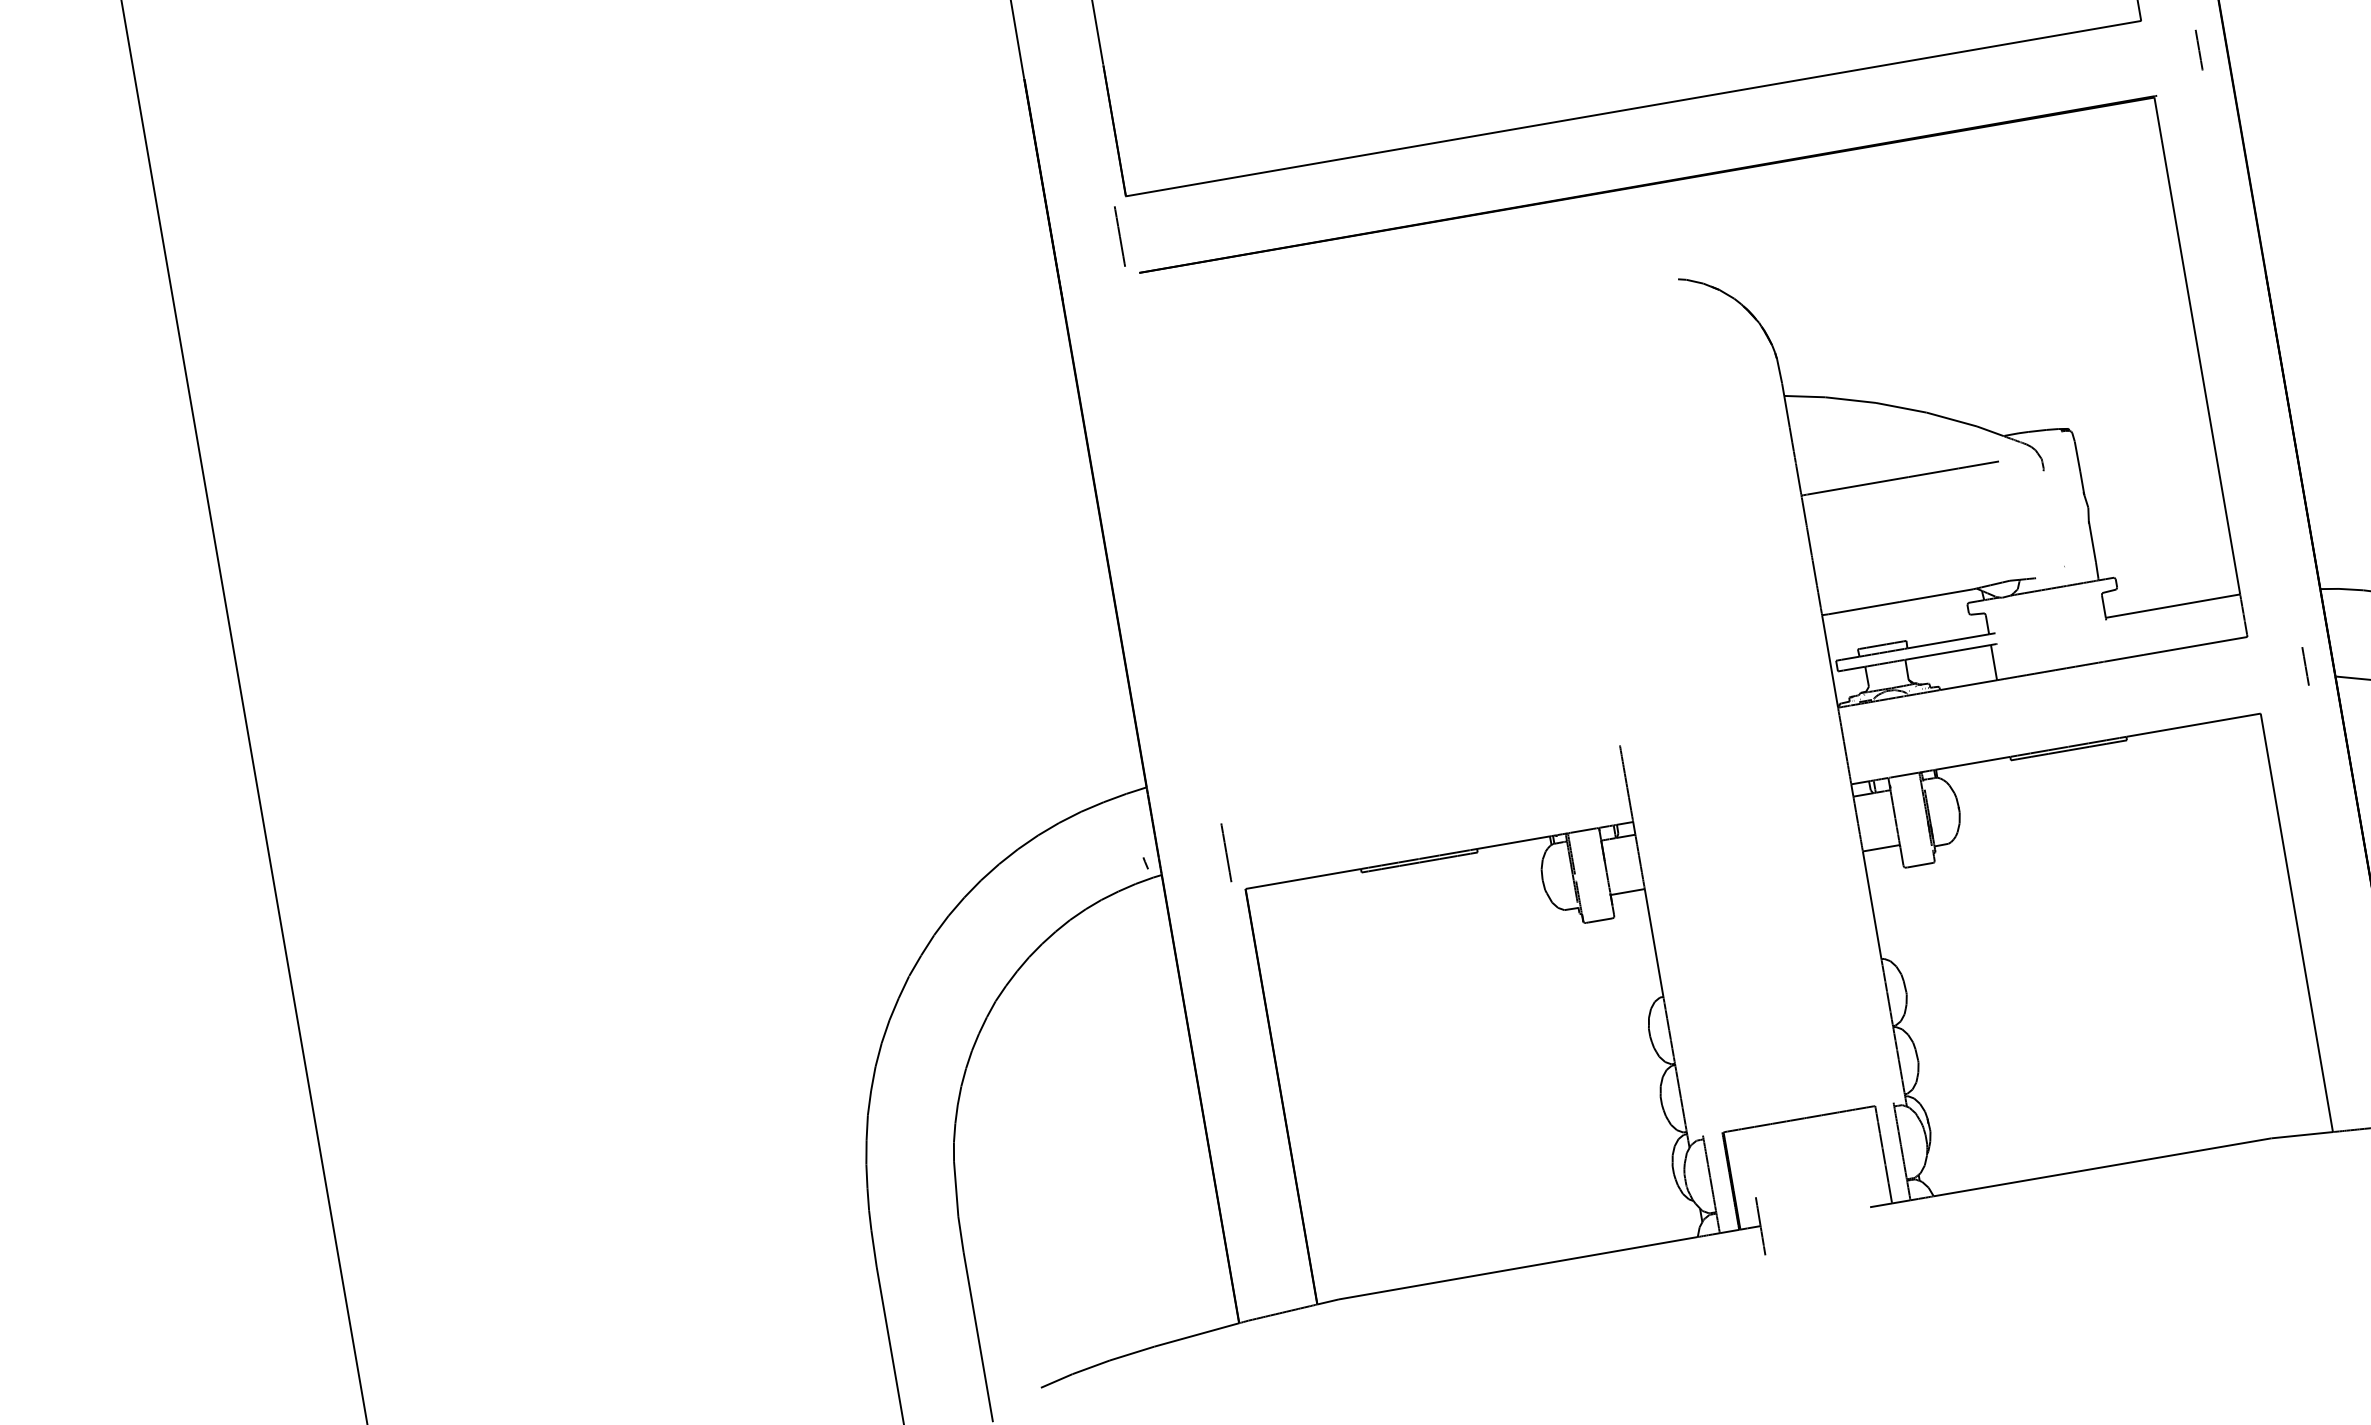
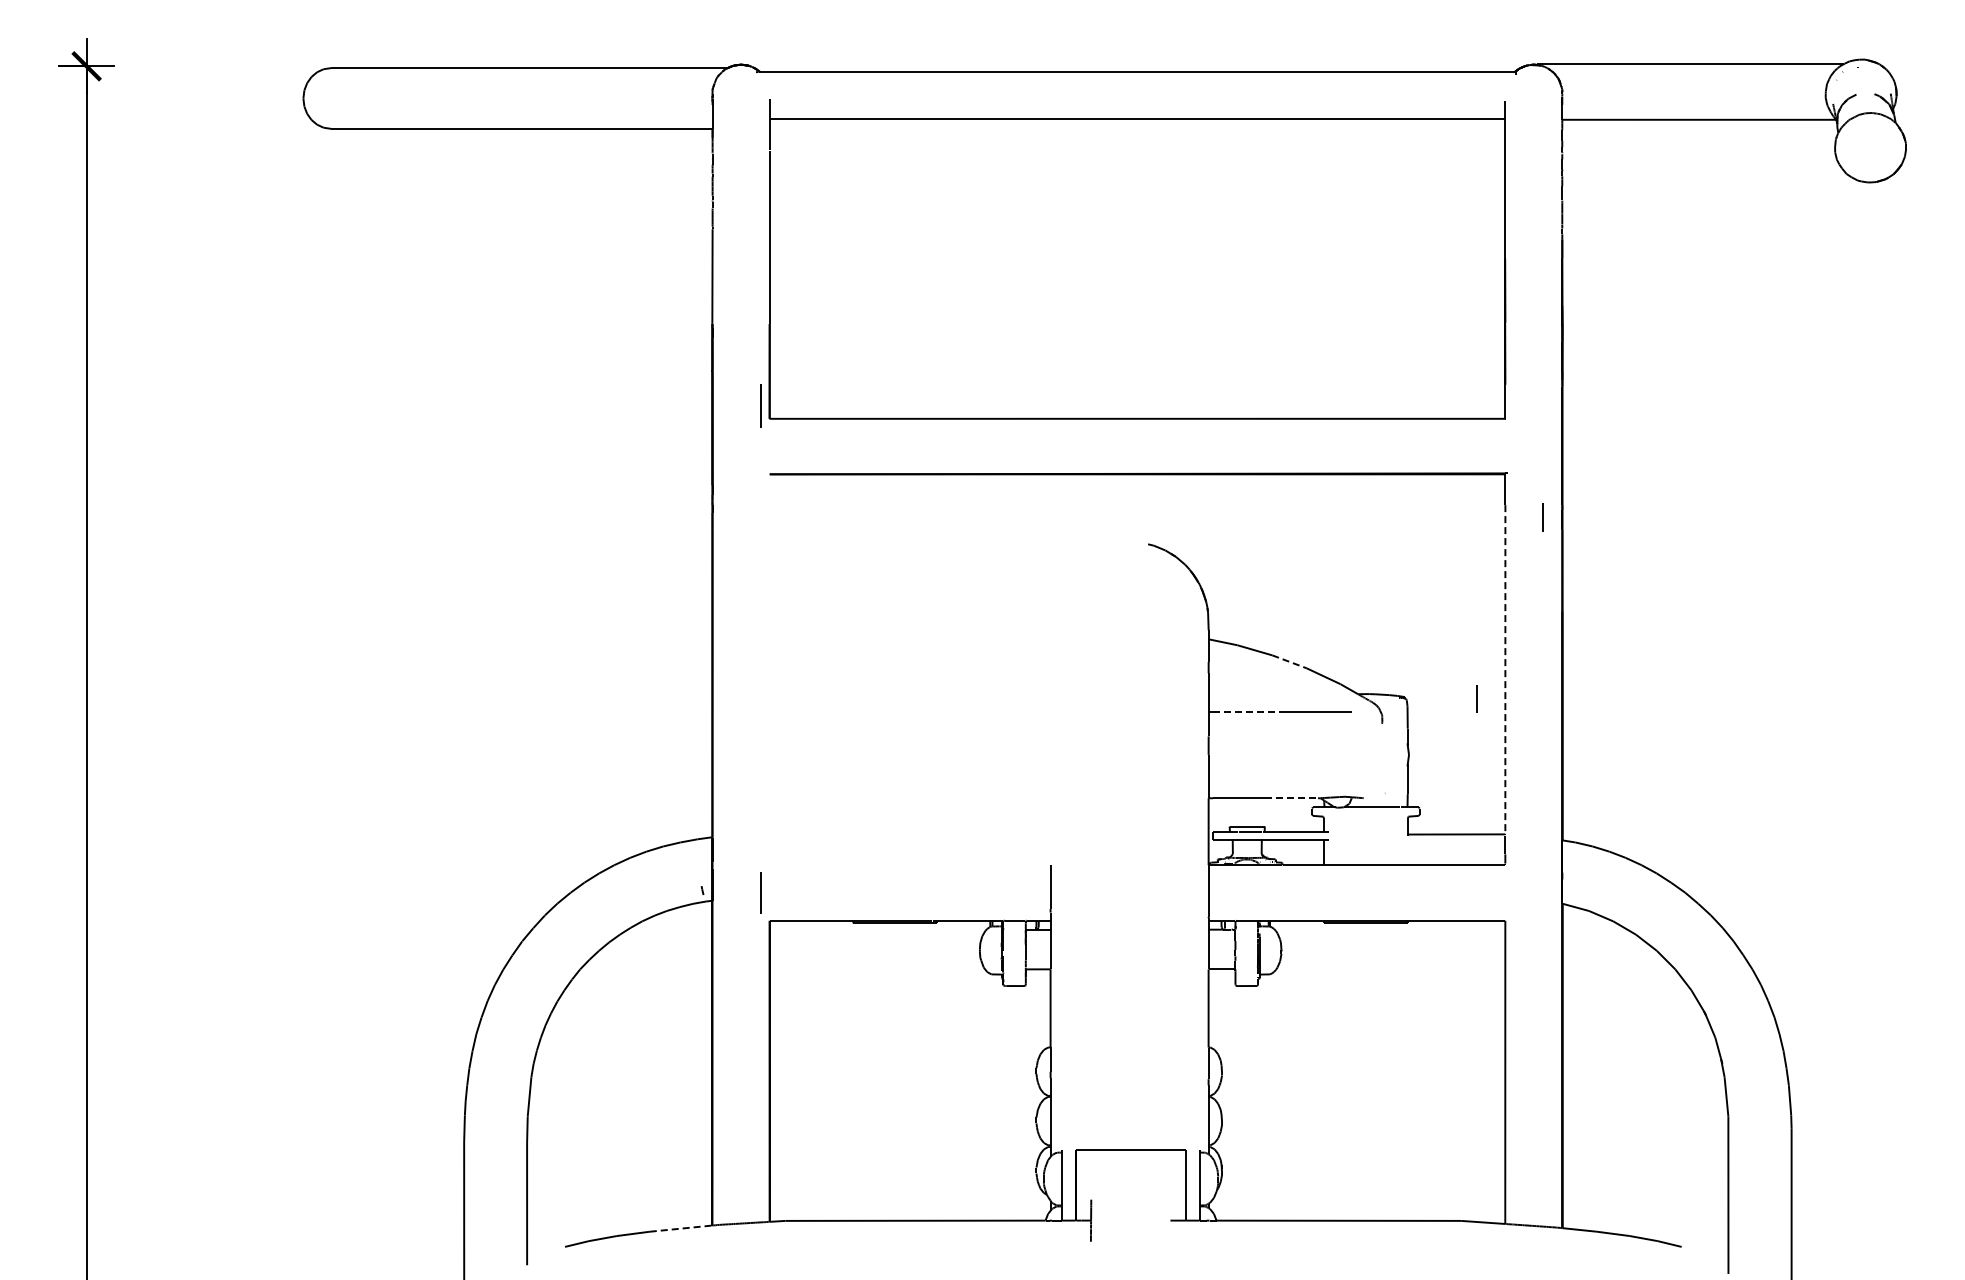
line: (2199, 50) -> (1542, 517), moved
line: (1119, 235) -> (760, 405), moved
line: (2201, 366) -> (1505, 669), solid -> dashed
line: (1902, 408) -> (1290, 662), solid -> dashed
line: (1857, 485) -> (1249, 711), solid -> dashed
line: (1936, 595) -> (1291, 798), solid -> dashed
line: (2305, 665) -> (1476, 698), moved
line: (1197, 1334) -> (681, 1228), solid -> dashed

